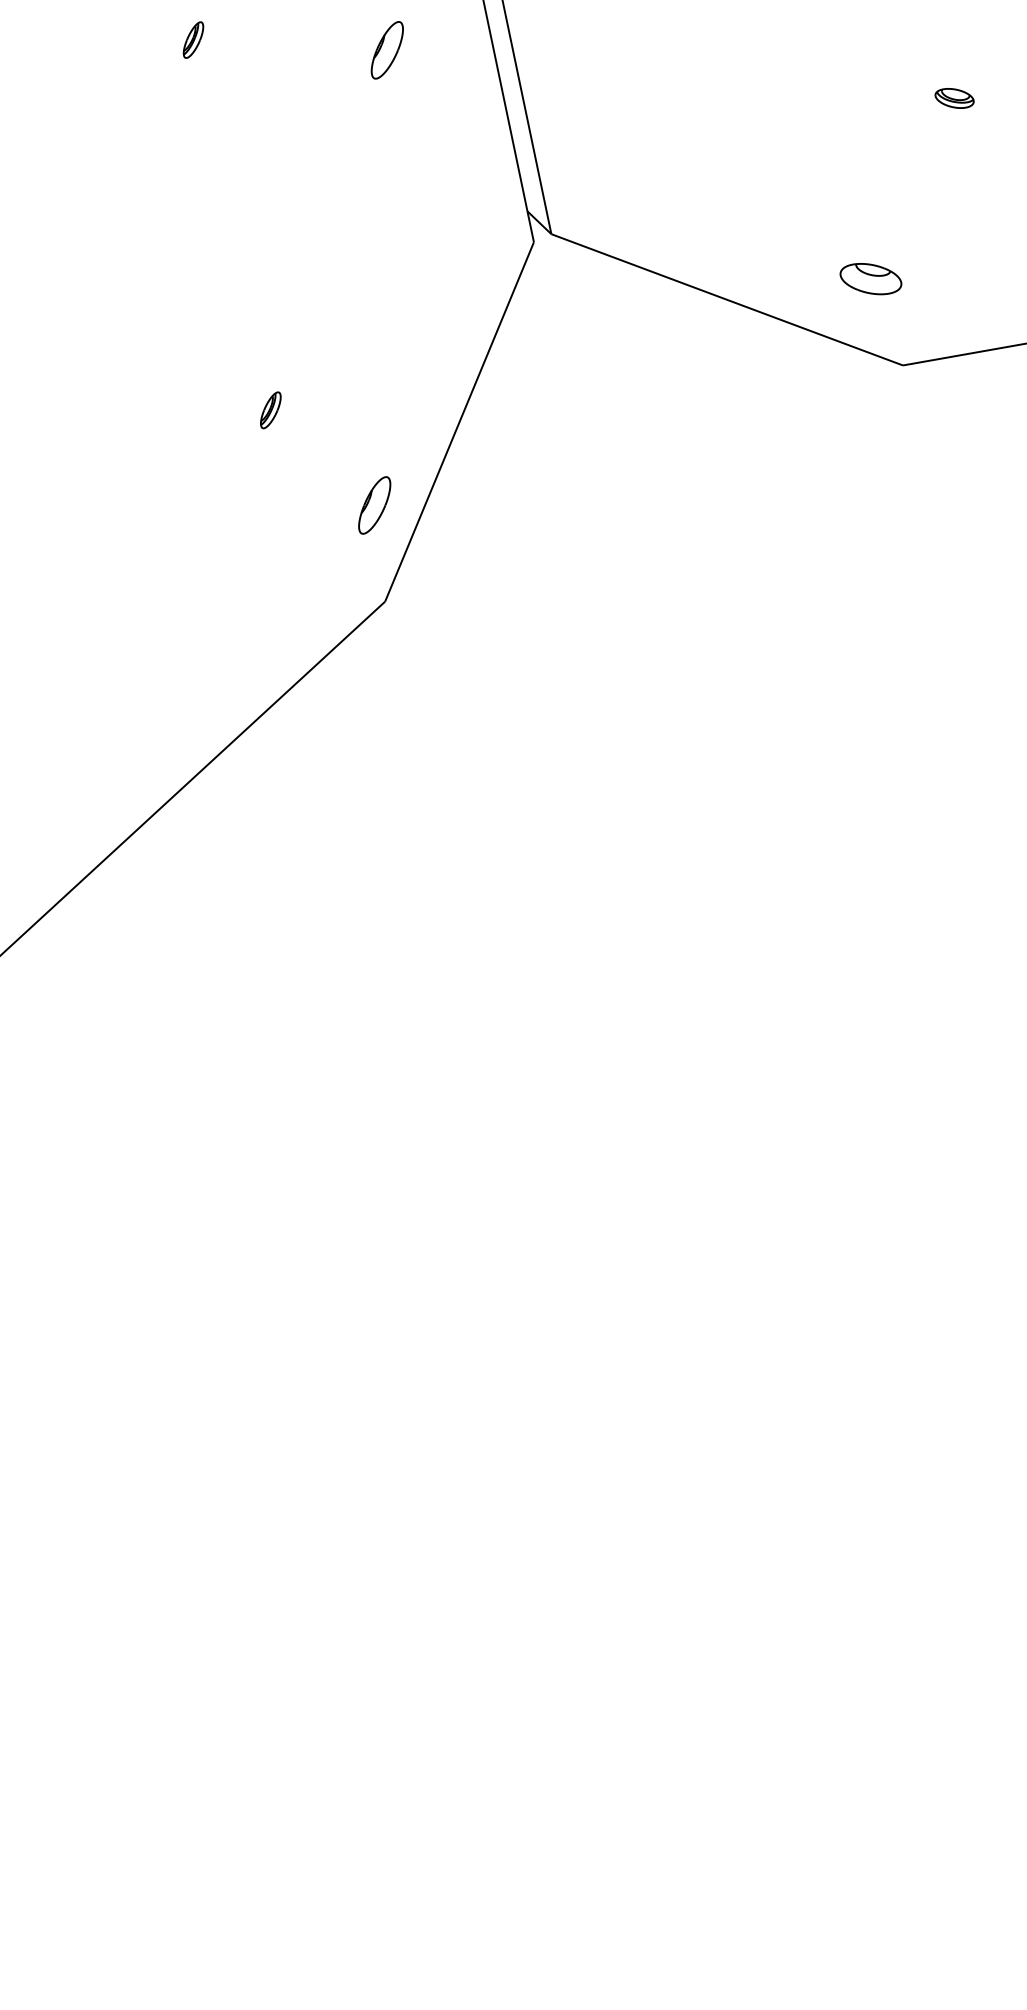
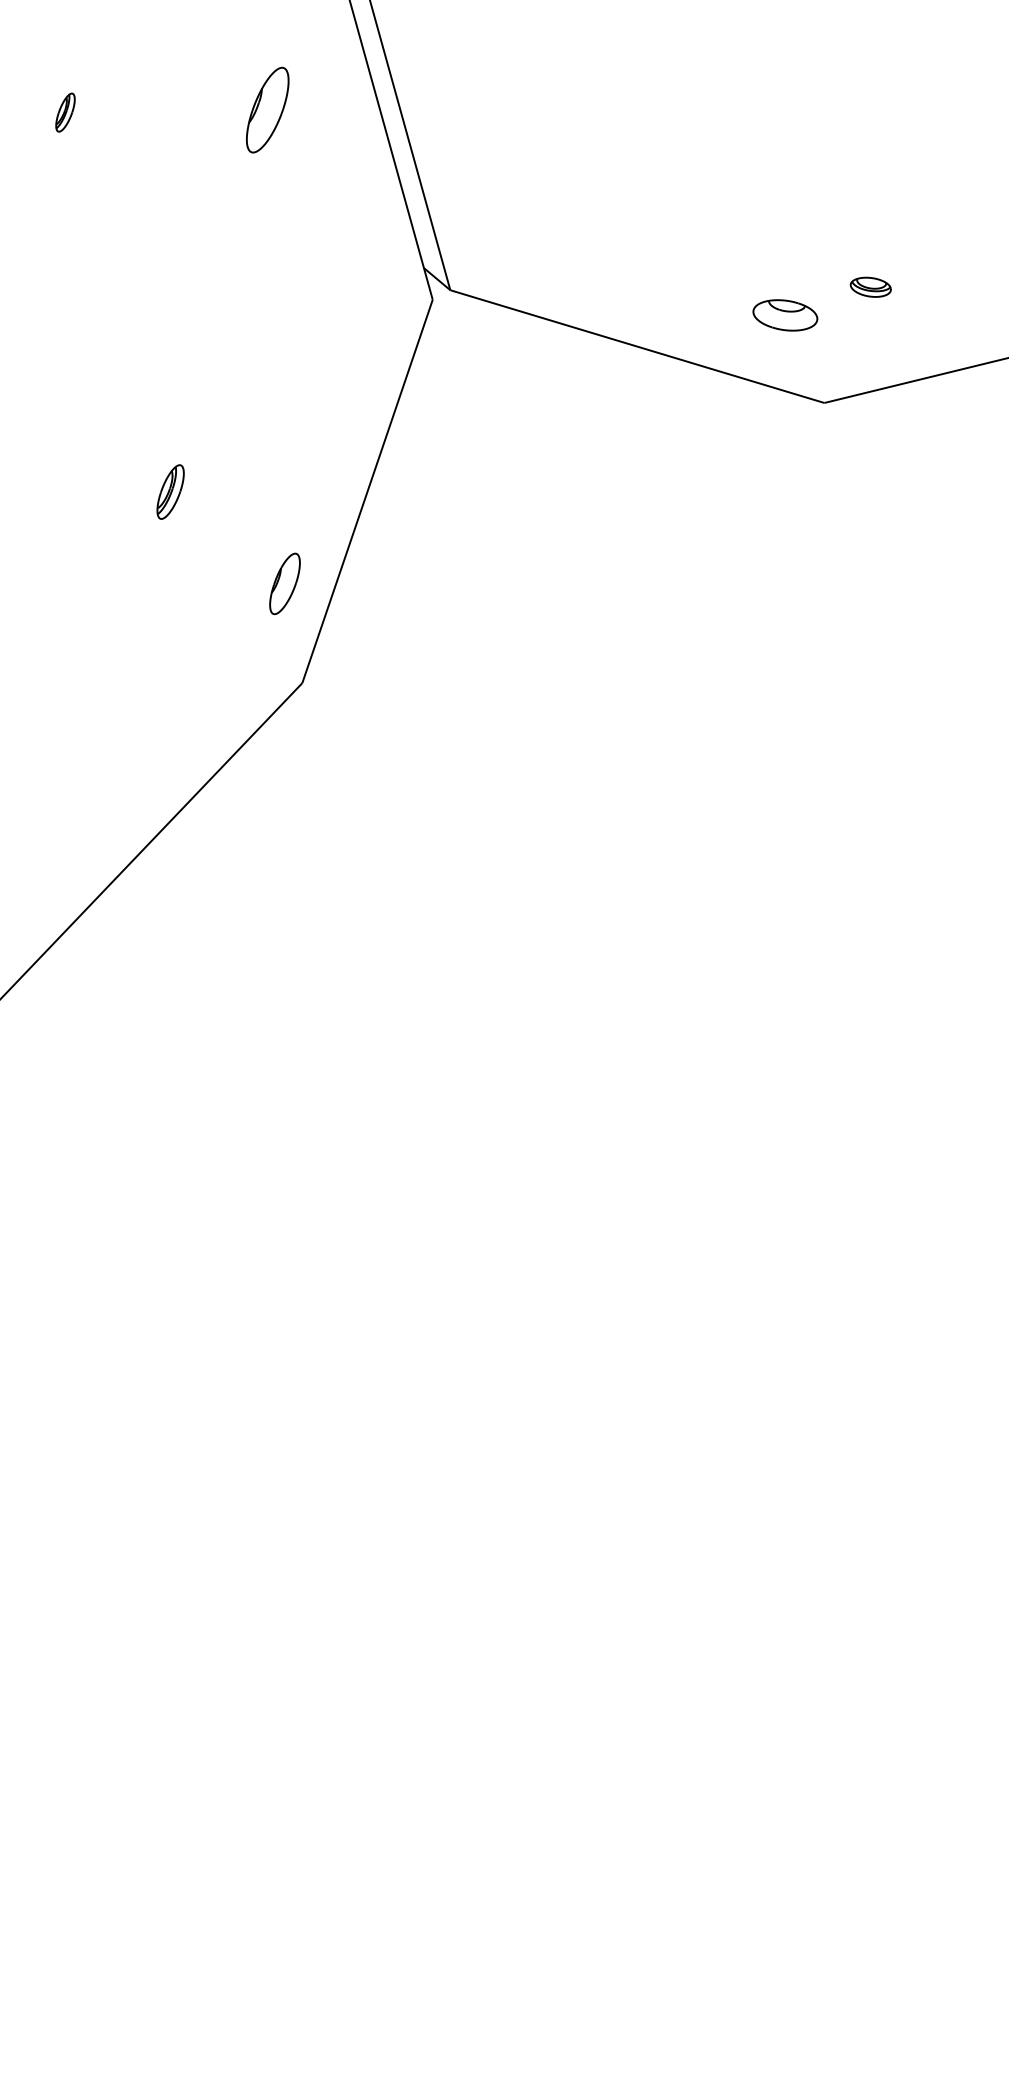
part: (386, 50) -> (266, 110), size x1.4
part: (954, 98) -> (870, 287), moved
part: (270, 410) -> (170, 492), size x1.4

